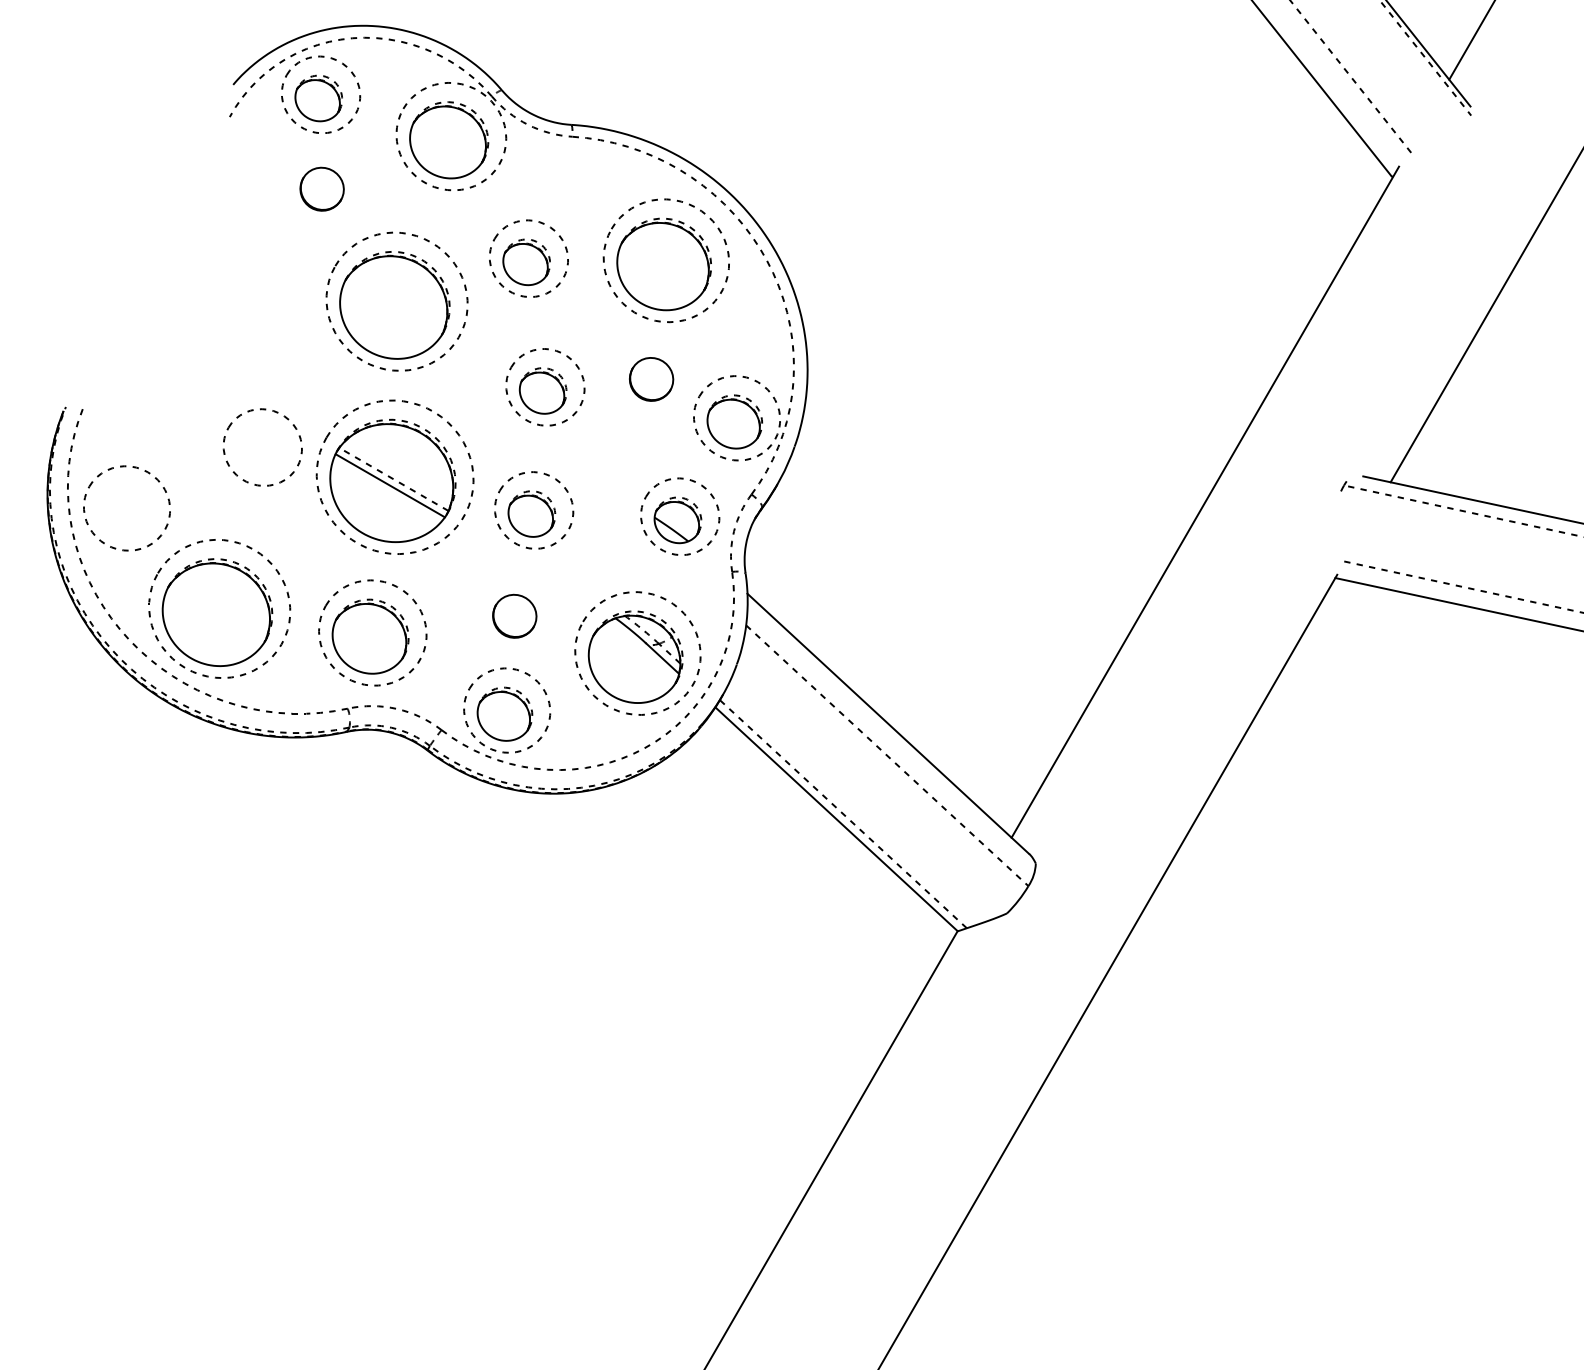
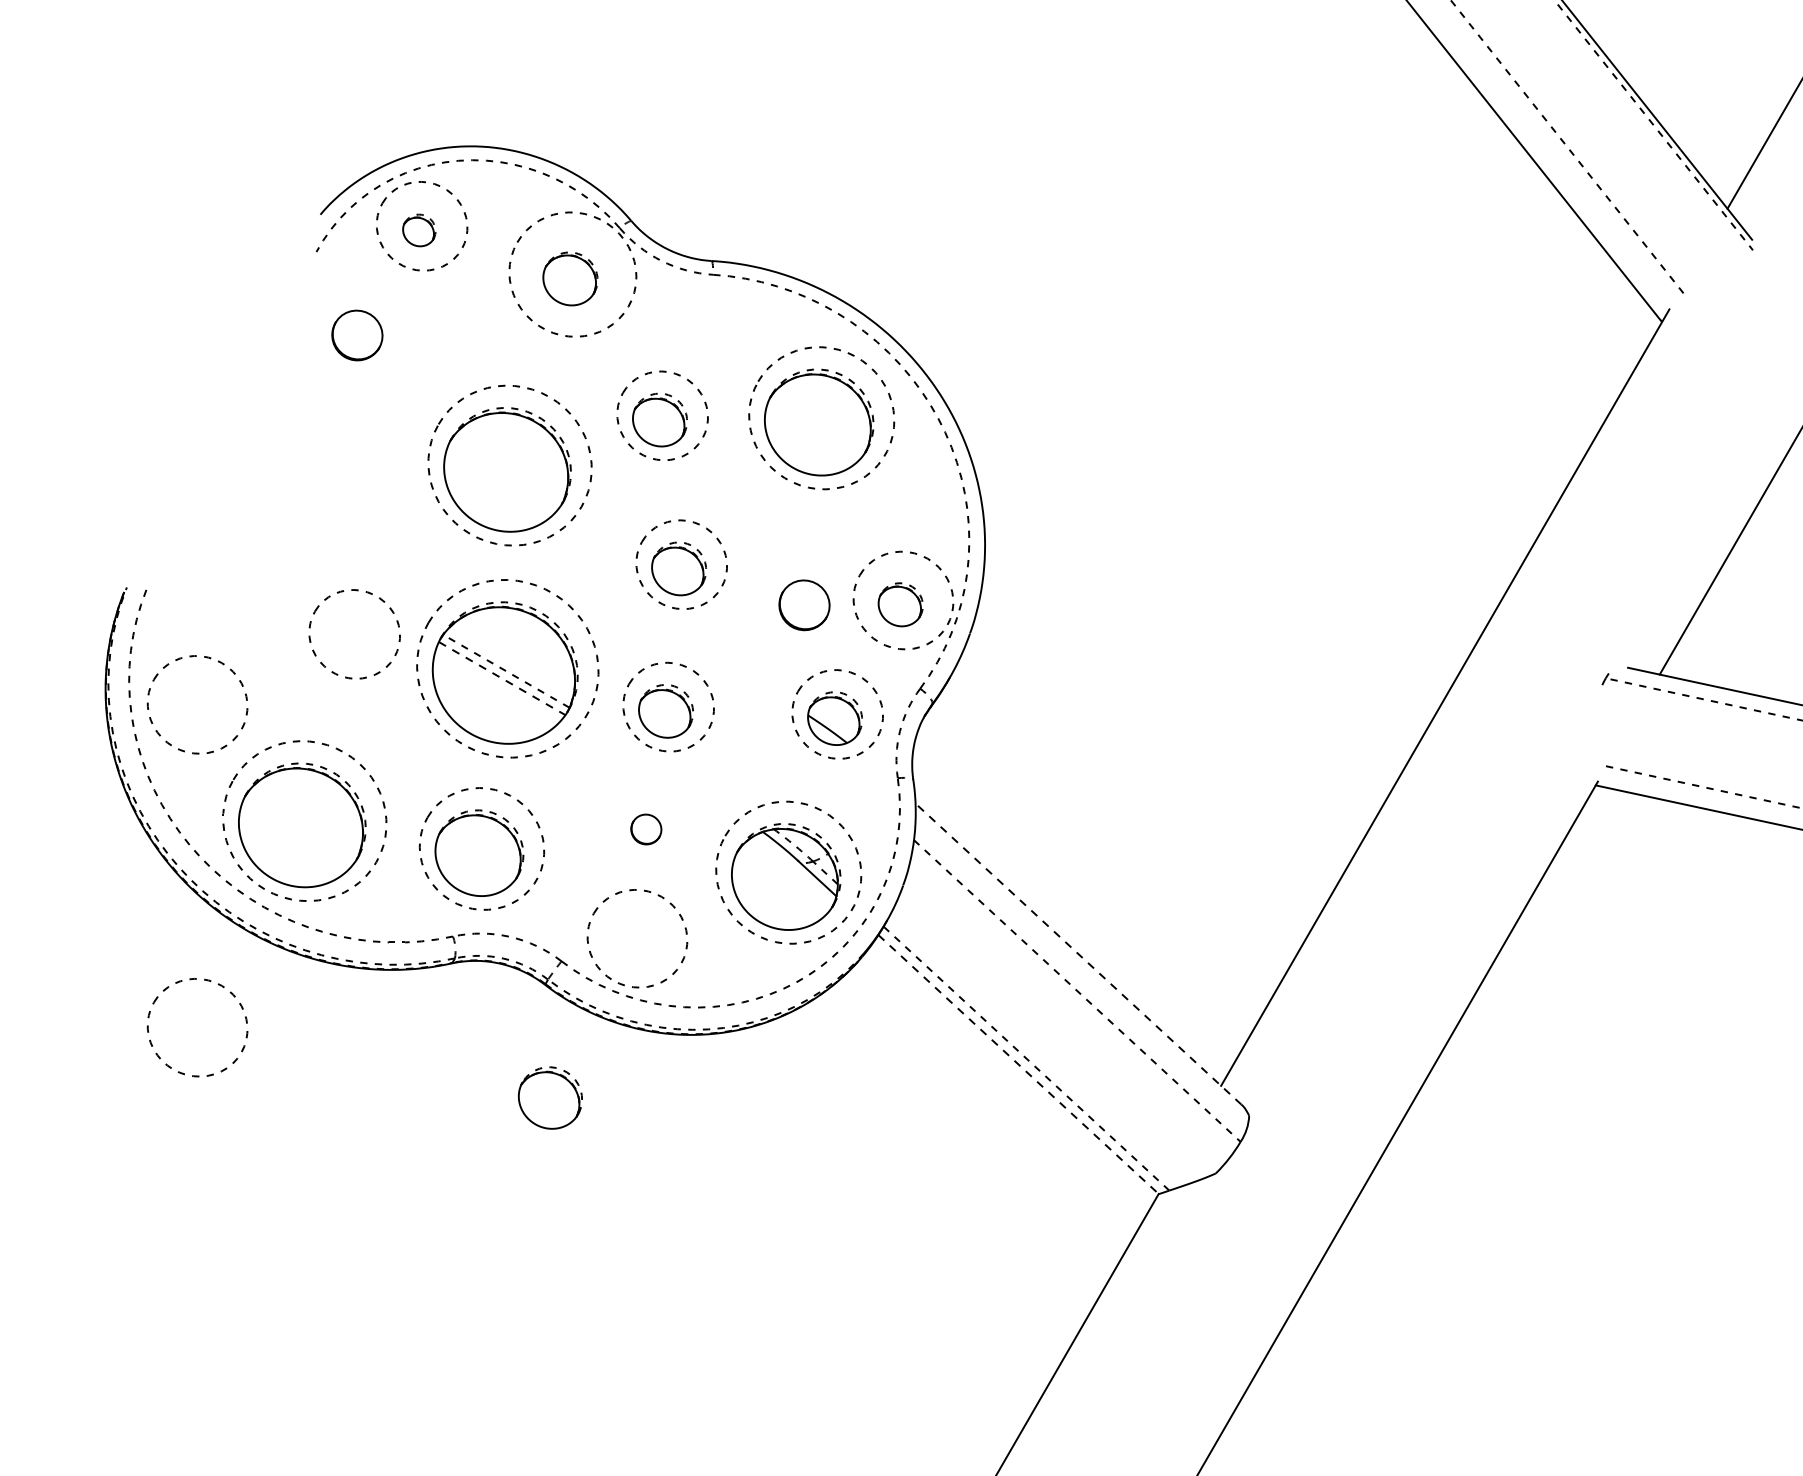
part: (318, 98) -> (419, 230), size x0.6
part: (449, 140) -> (570, 279), size x0.6
part: (321, 188) -> (356, 334), moved
part: (651, 379) -> (804, 605), moved
part: (734, 421) -> (900, 604), size x0.7
line: (390, 485) -> (502, 678), solid -> dashed
part: (514, 615) -> (645, 828), size x0.6
part: (504, 713) -> (549, 1097), moved
line: (888, 723) -> (1078, 953), solid -> dashed
line: (836, 819) -> (1018, 1064), solid -> dashed
part: (103, 820) -> (170, 1065), added

